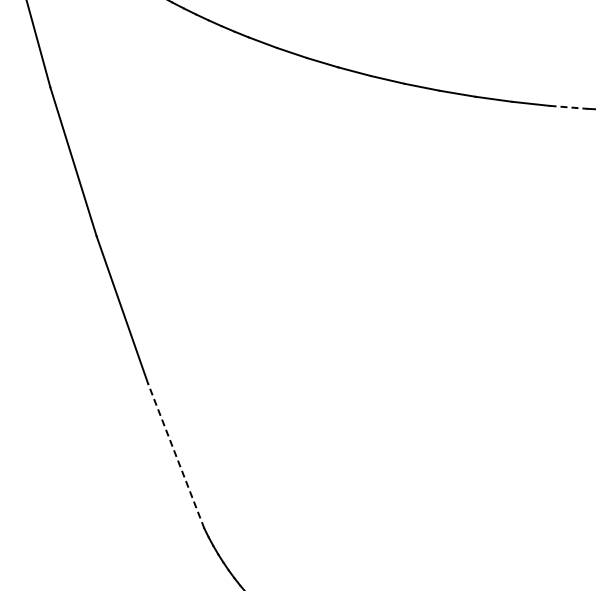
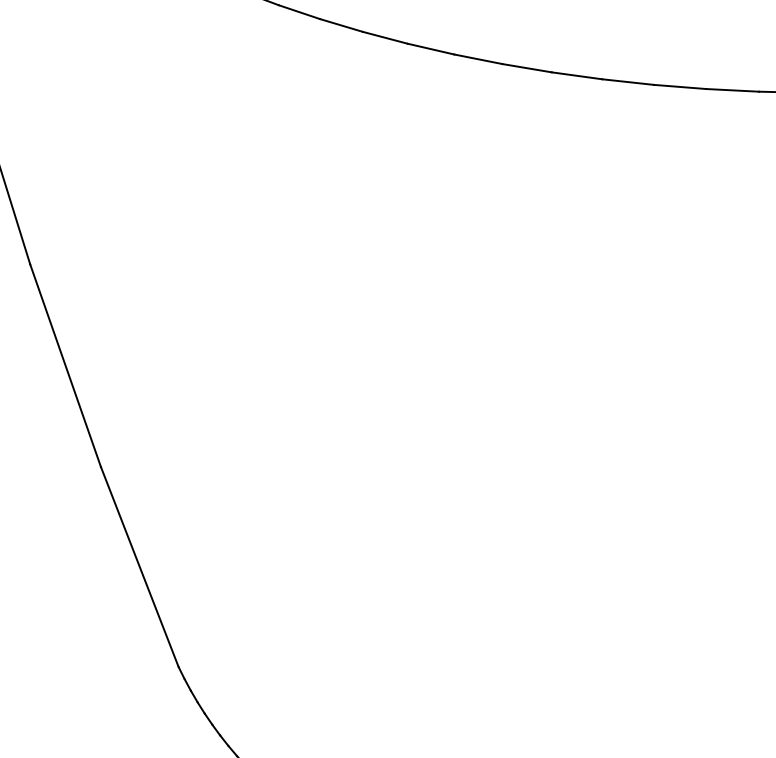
line: (569, 107) -> (681, 87), dashed -> solid
line: (176, 456) -> (140, 567), dashed -> solid

